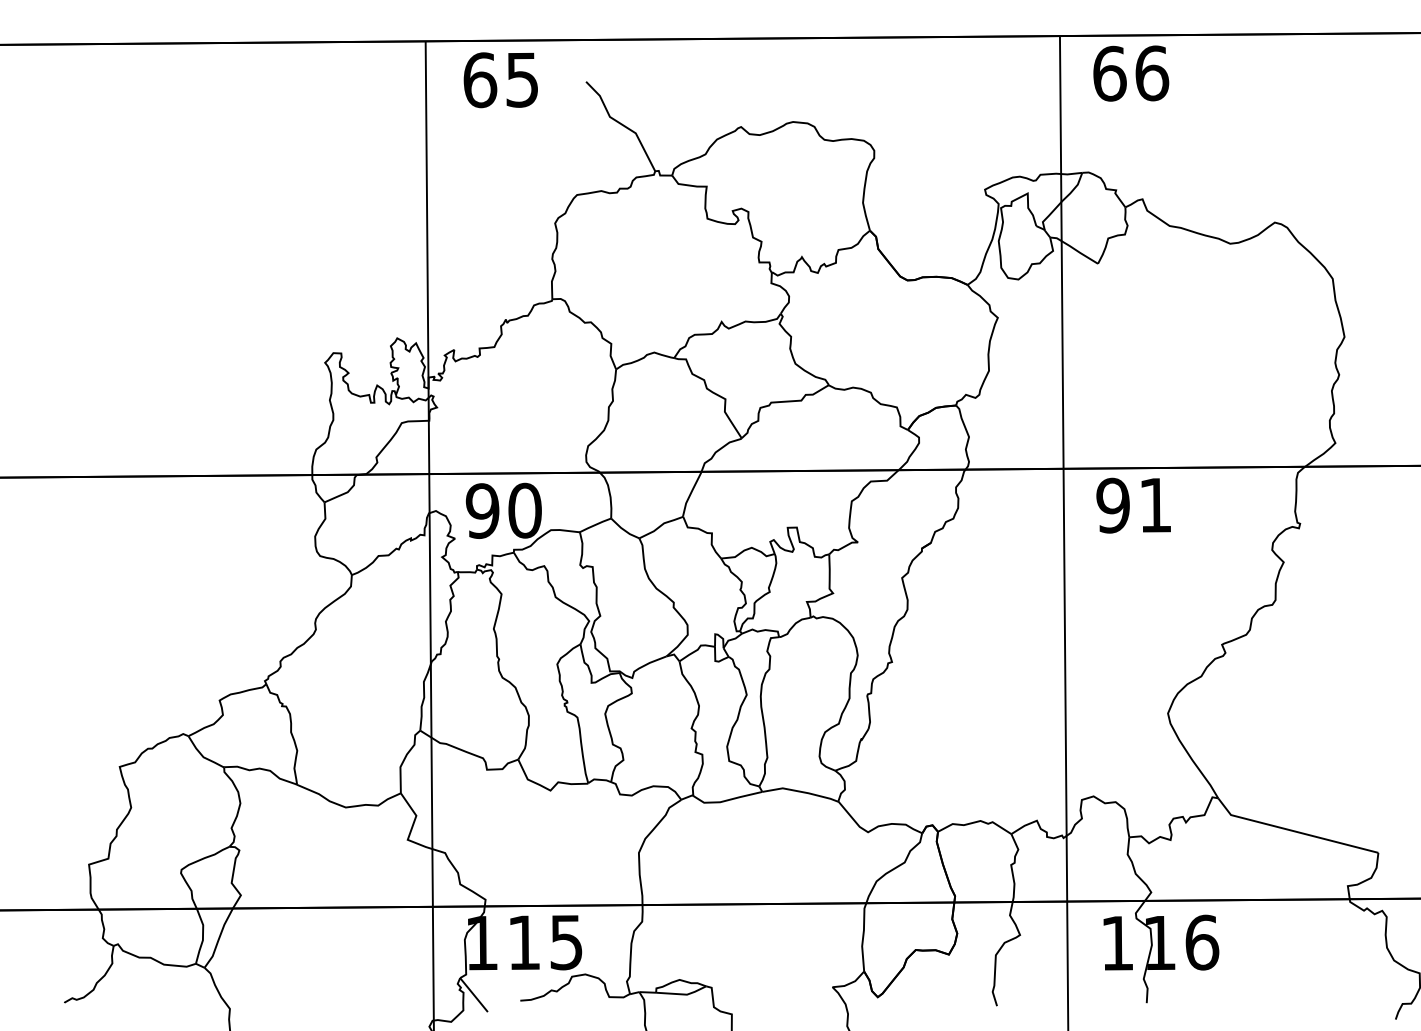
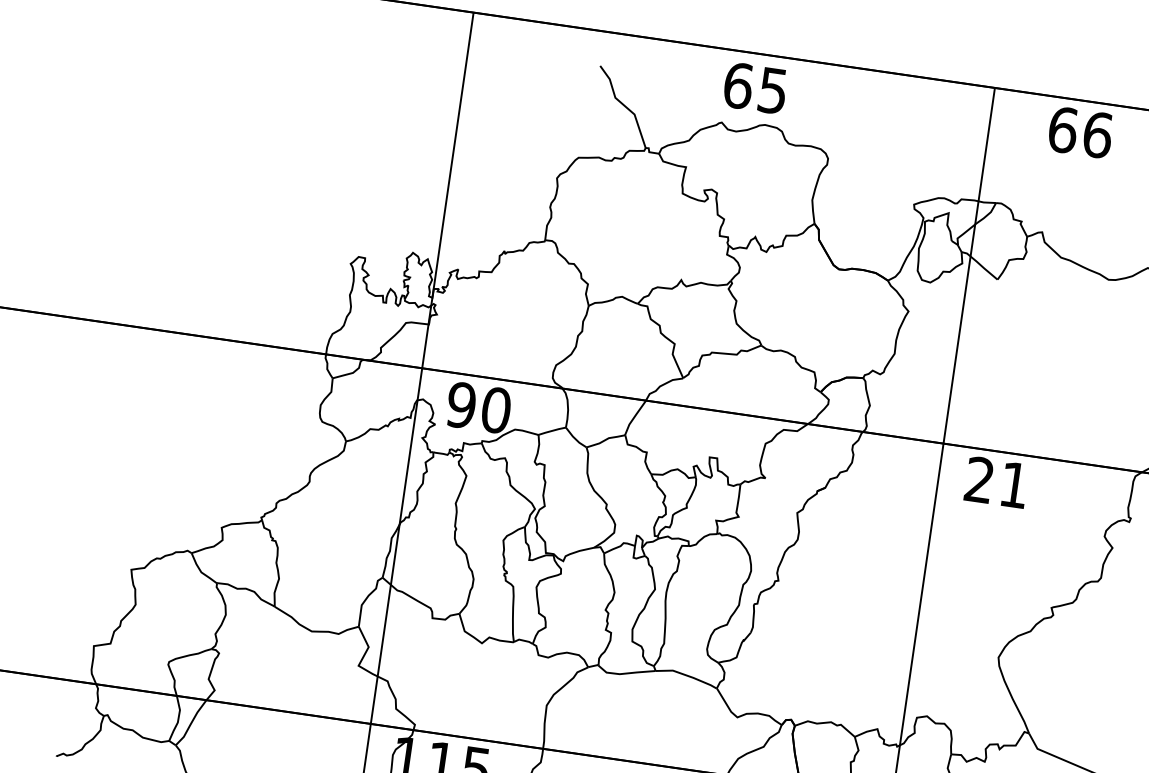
text: (1131, 73) -> (1080, 132), moved
text: (500, 80) -> (755, 88), moved
text: (1112, 505) -> (979, 479), 91 -> 21

